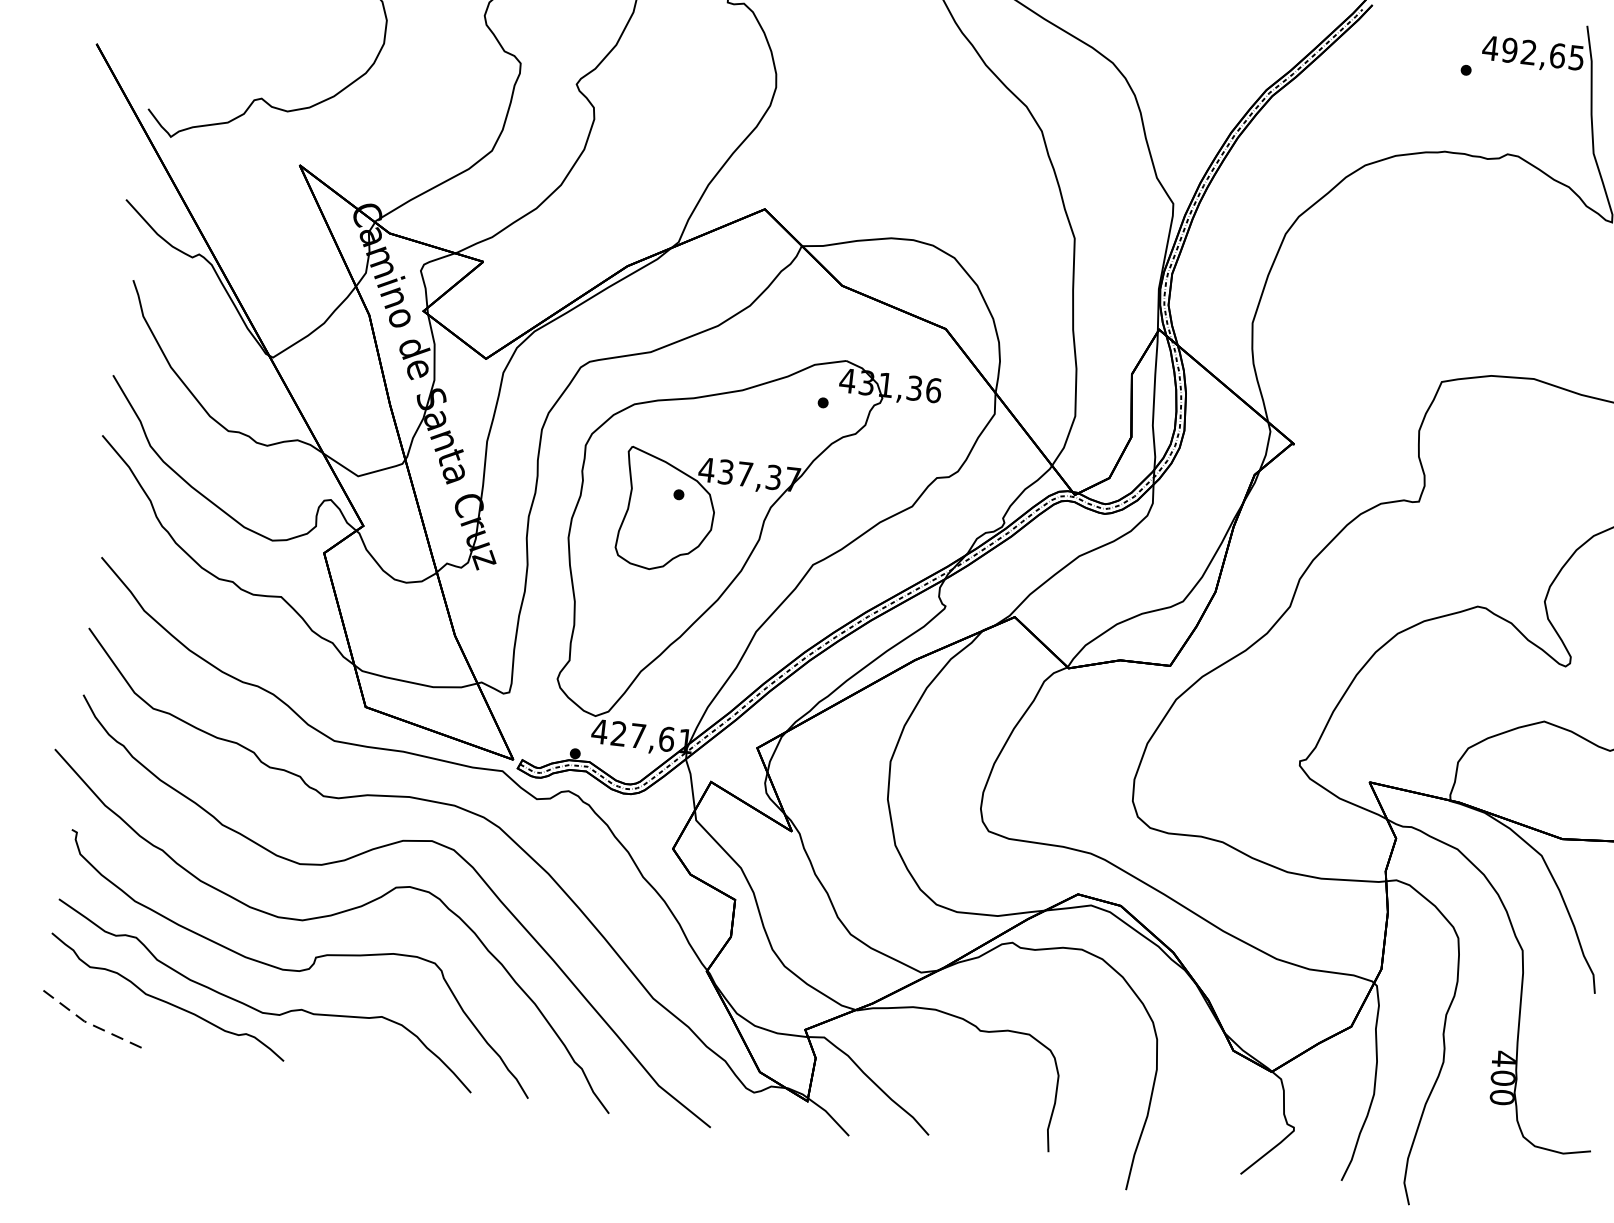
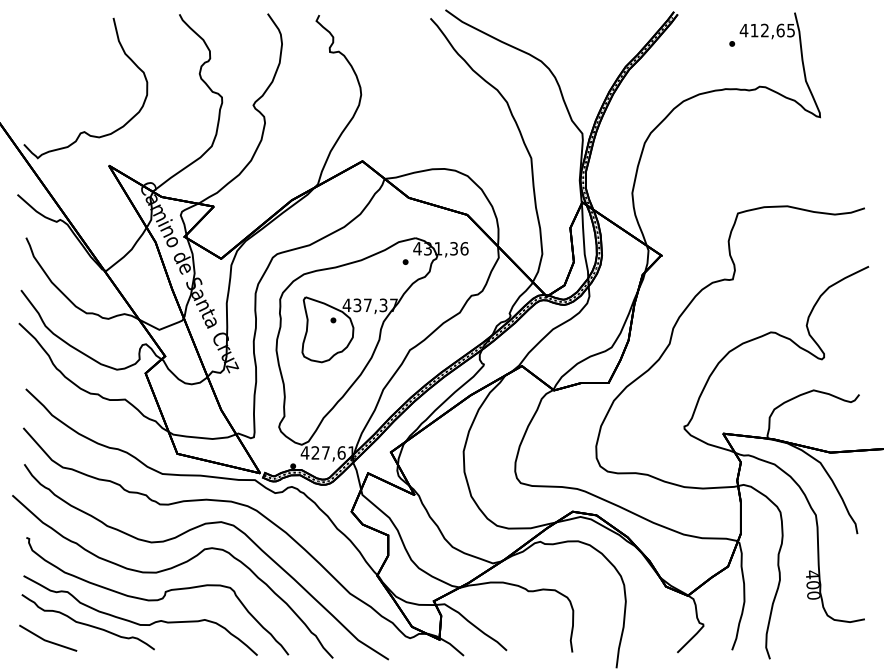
text: (1509, 50) -> (754, 30), 492,65 -> 412,65
line: (87, 1022) -> (46, 640), dashed -> solid

